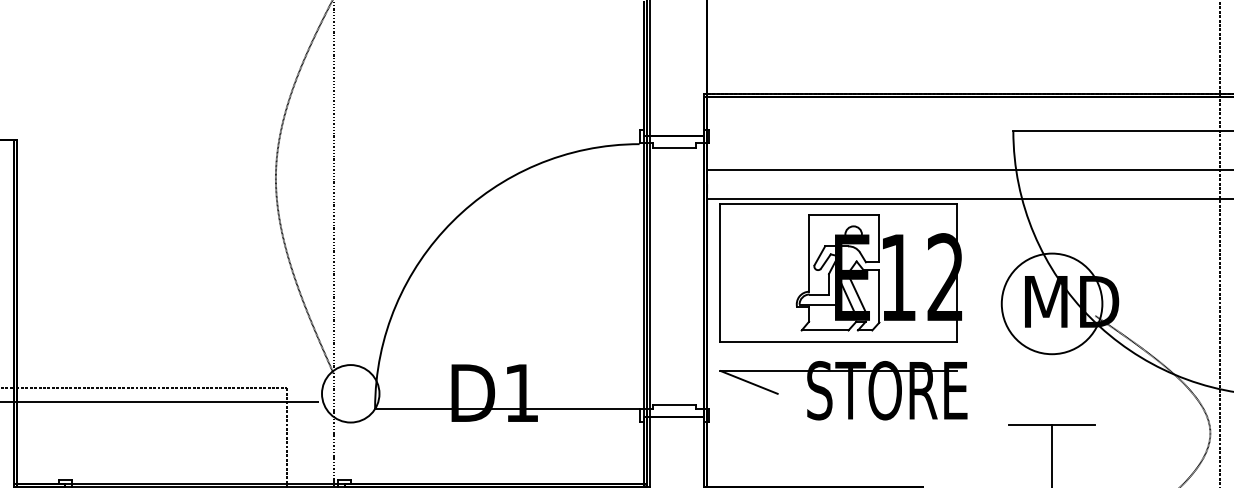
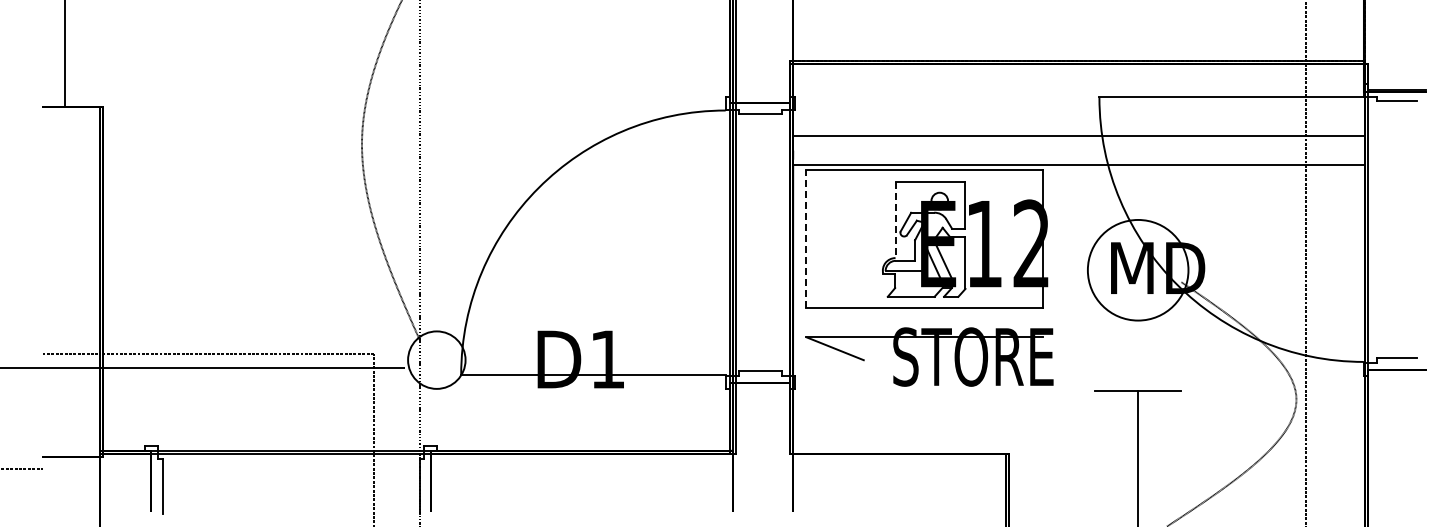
line: (809, 254) -> (895, 220), solid -> dashed
line: (720, 273) -> (806, 239), solid -> dashed

